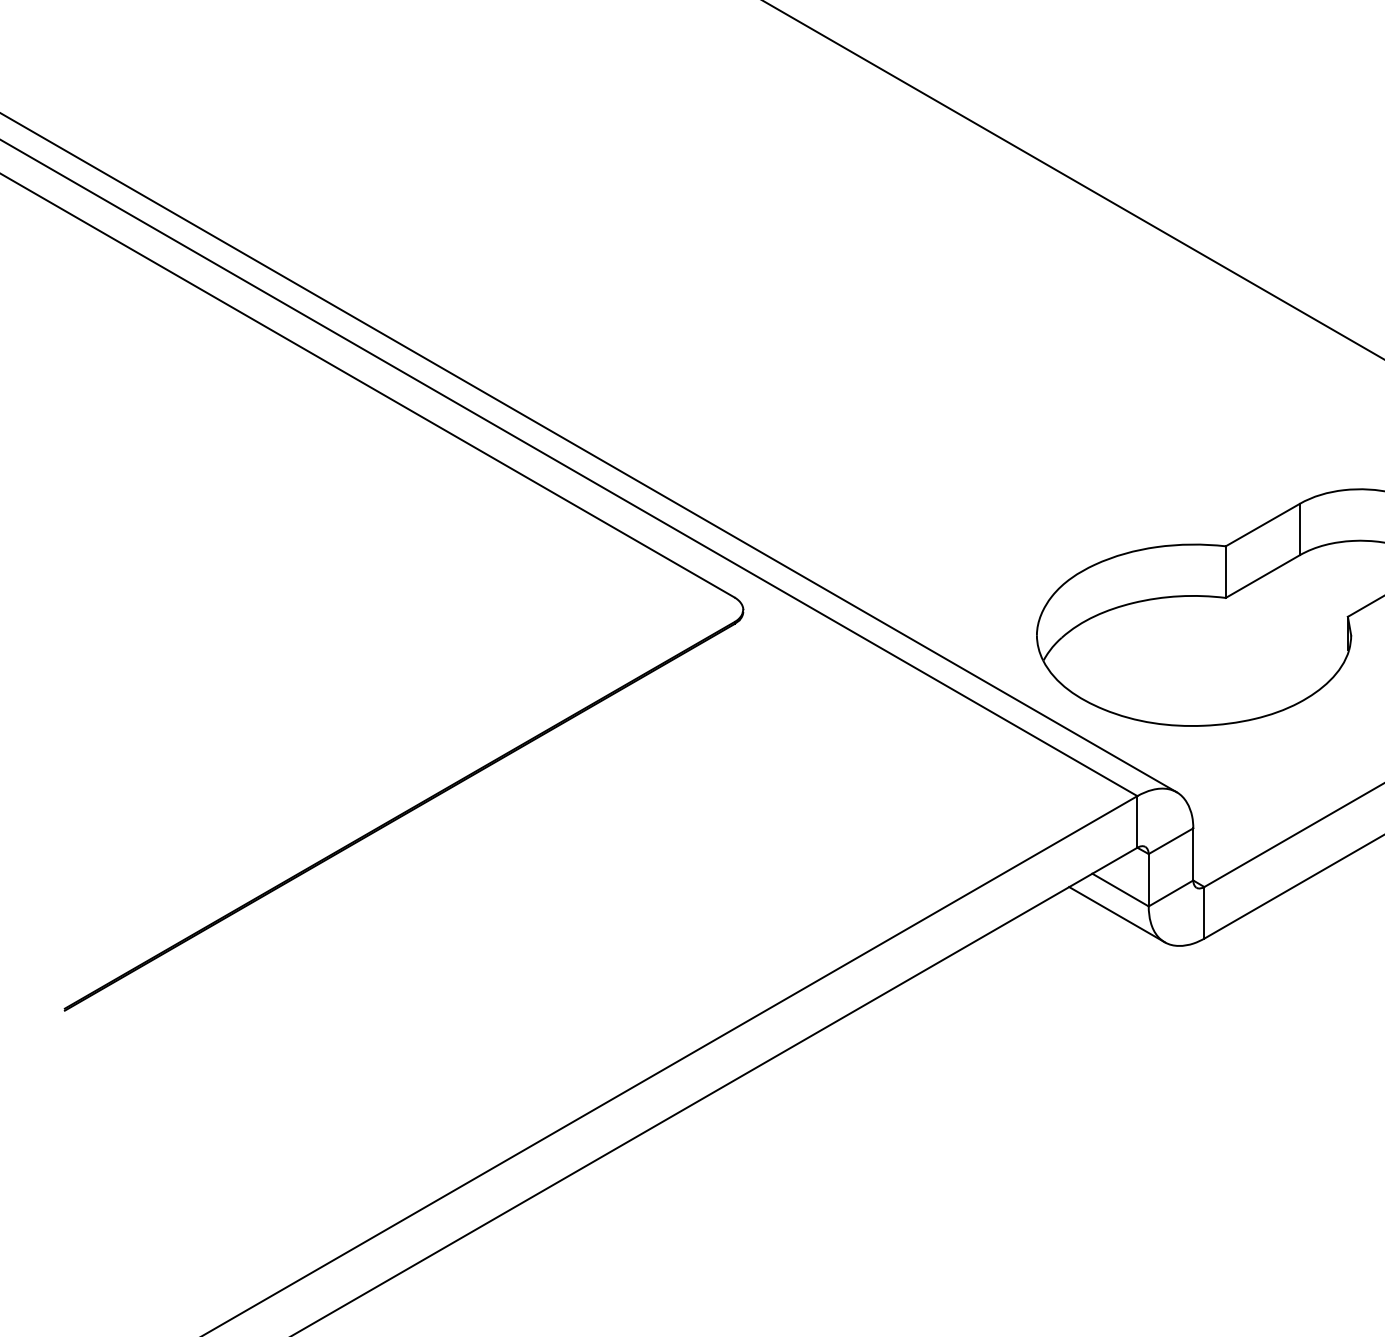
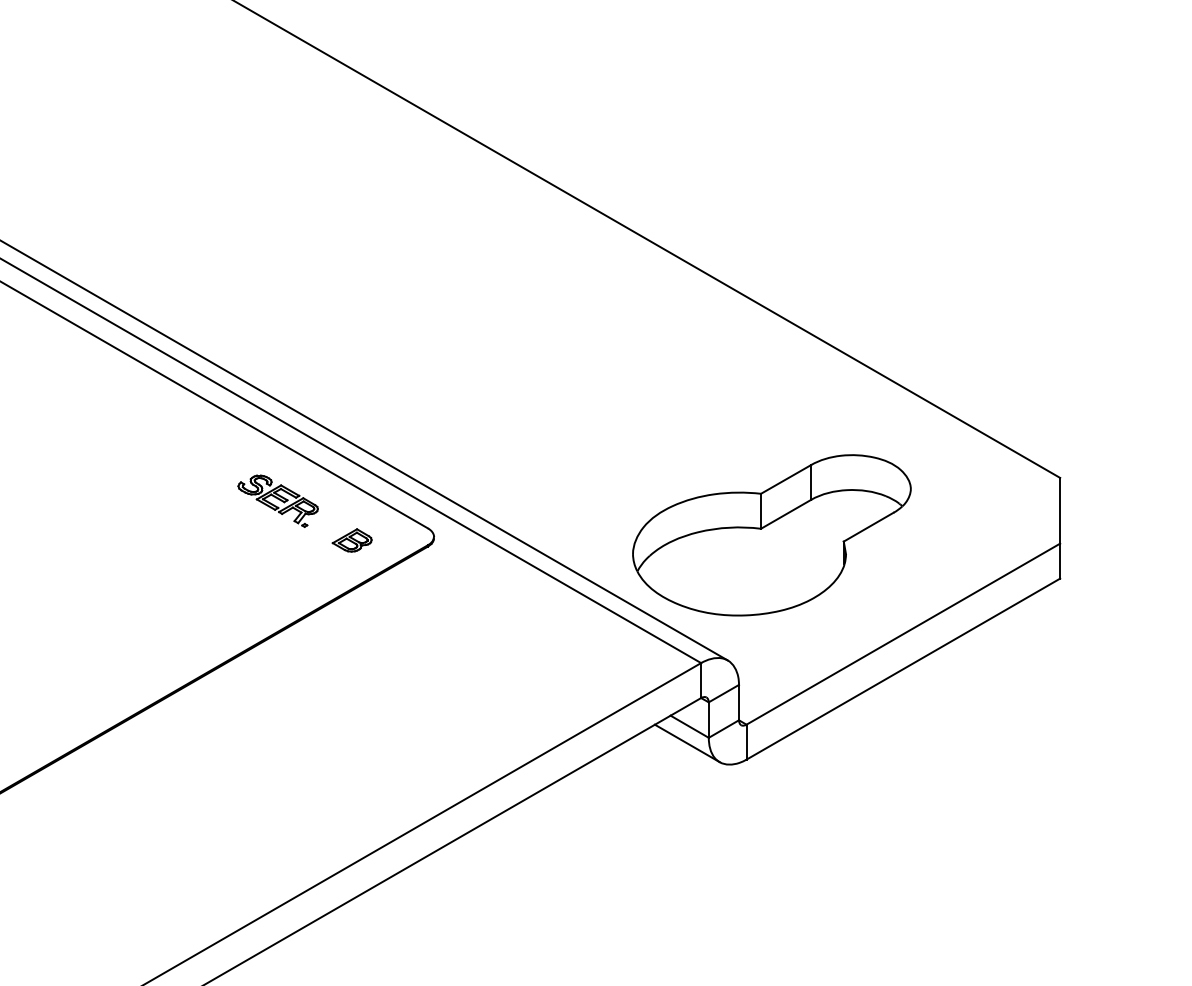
part: (512, 556) -> (277, 500), added
part: (621, 615) -> (351, 540), added

